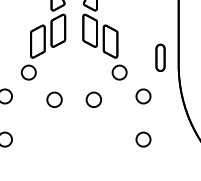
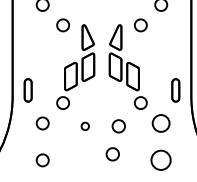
circle: (143, 96) -> (161, 123), size x1.4
circle: (54, 100) -> (85, 126), size x0.6
circle: (86, 132) -> (112, 154), added
circle: (143, 139) -> (161, 160), size x1.6

